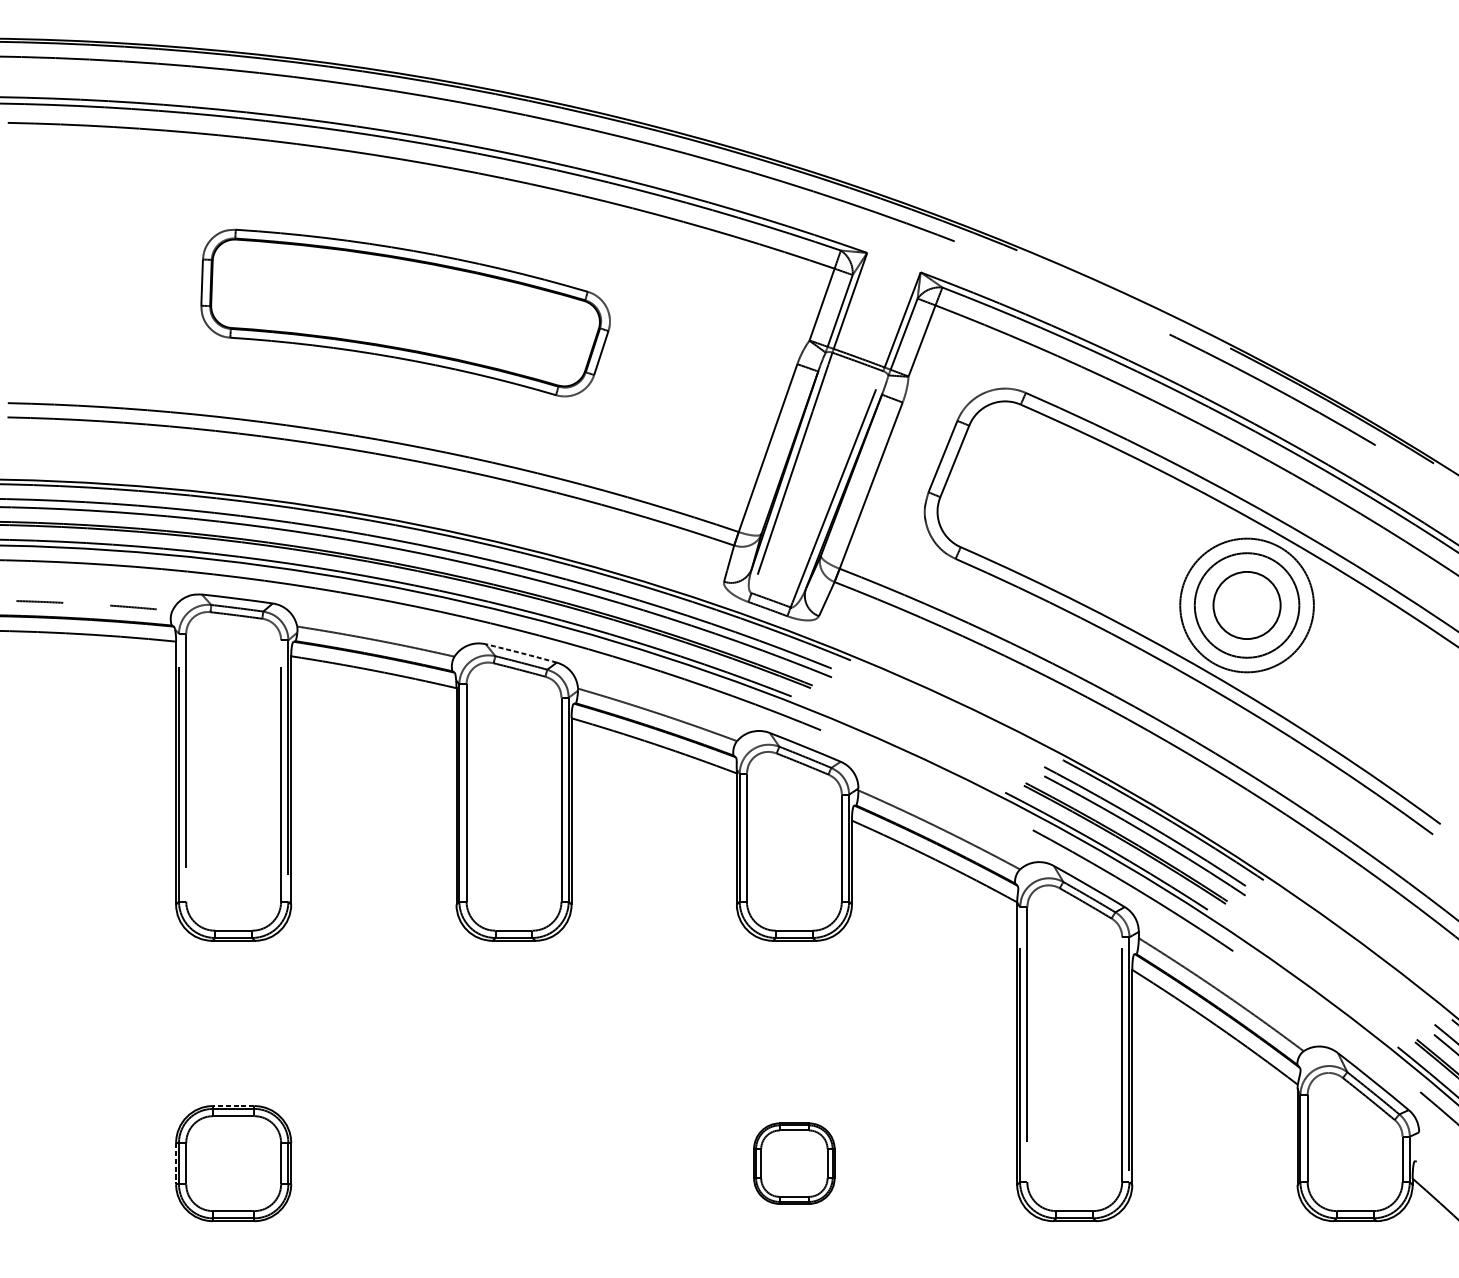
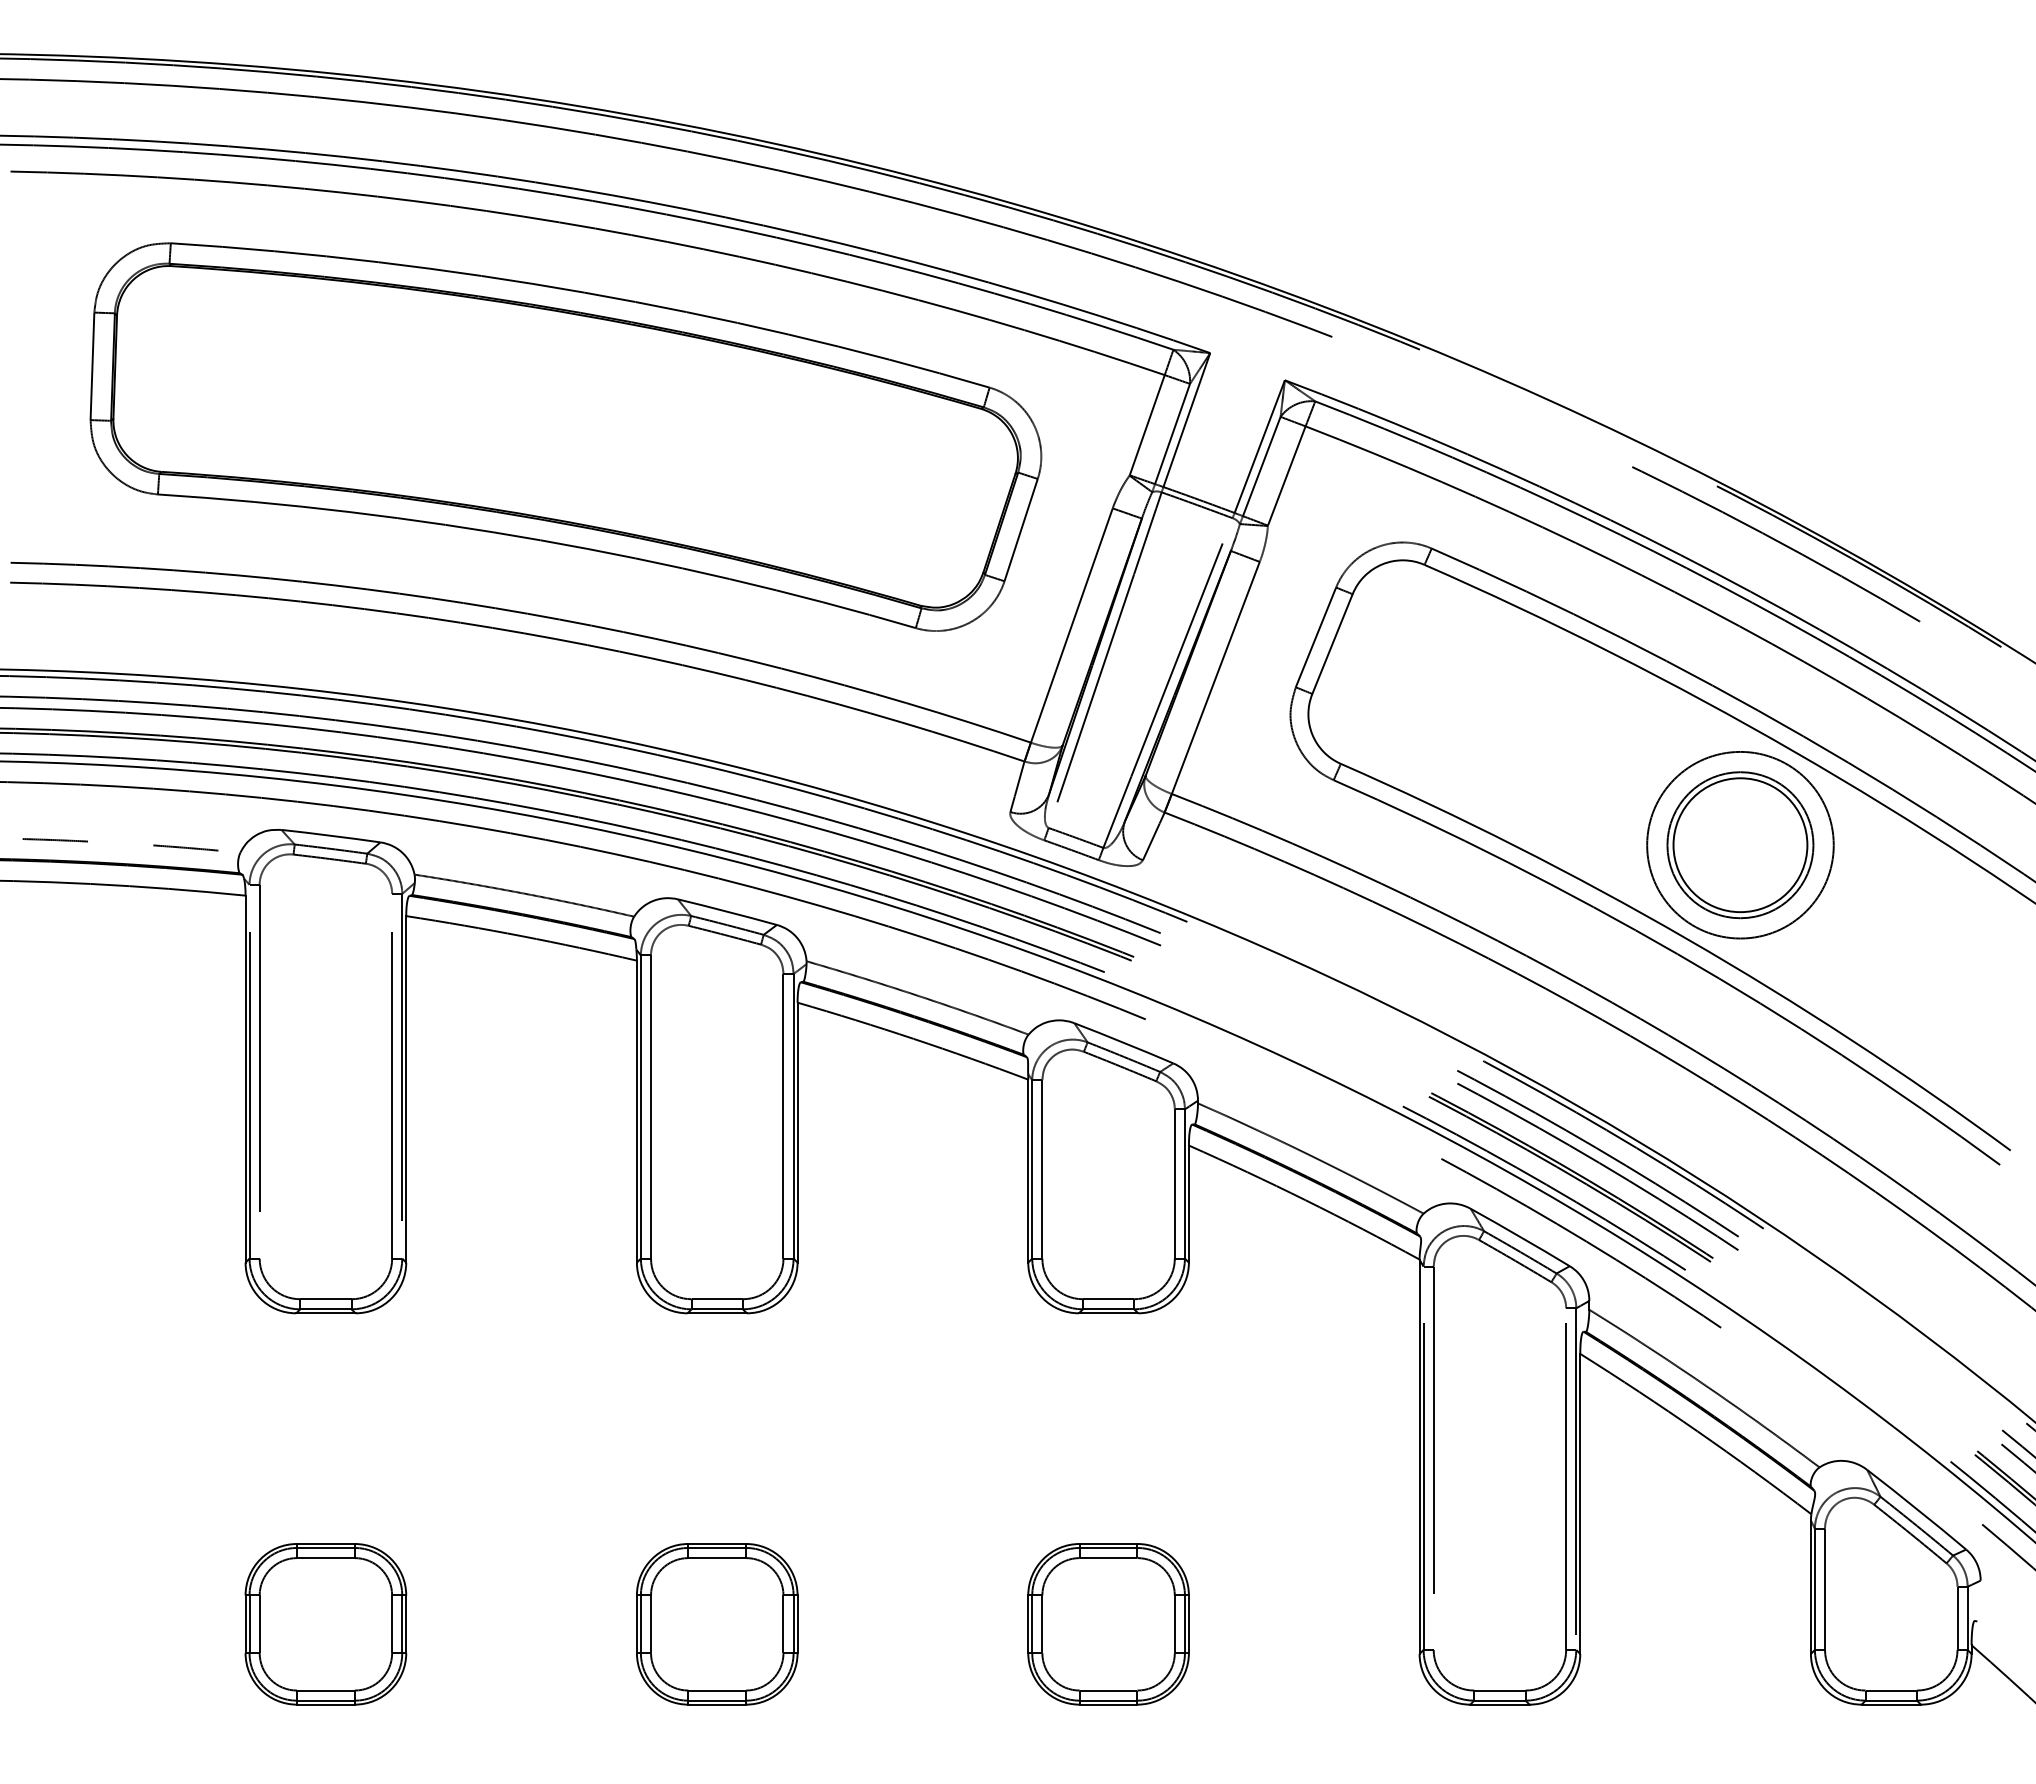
part: (405, 312) -> (565, 436), size x1.67
circle: (1247, 605) -> (1740, 845), size x1.43
arc: (521, 652) -> (727, 911), dashed -> solid
line: (233, 1105) -> (325, 1543), dashed -> solid
line: (176, 1163) -> (245, 1624), dashed -> solid
part: (514, 1163) -> (717, 1624), added
part: (794, 1163) -> (1108, 1624), size x1.43

